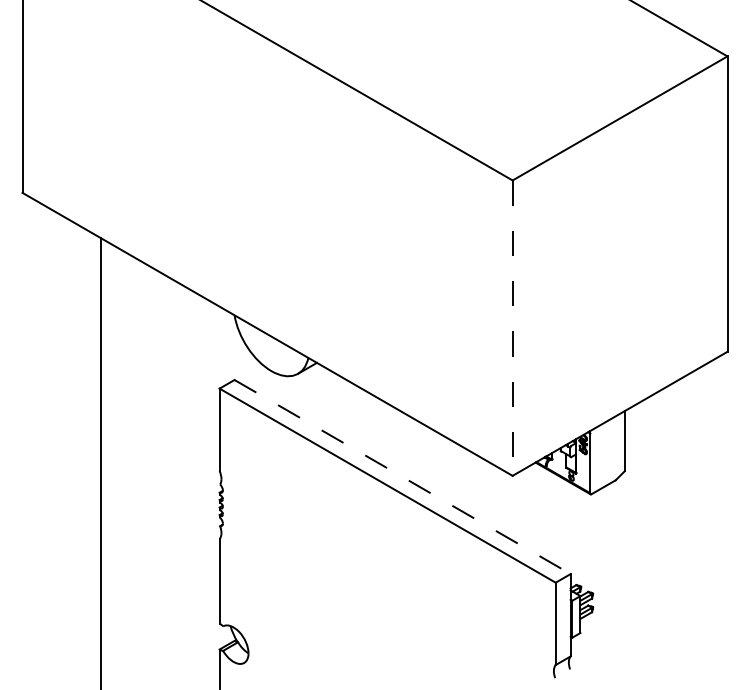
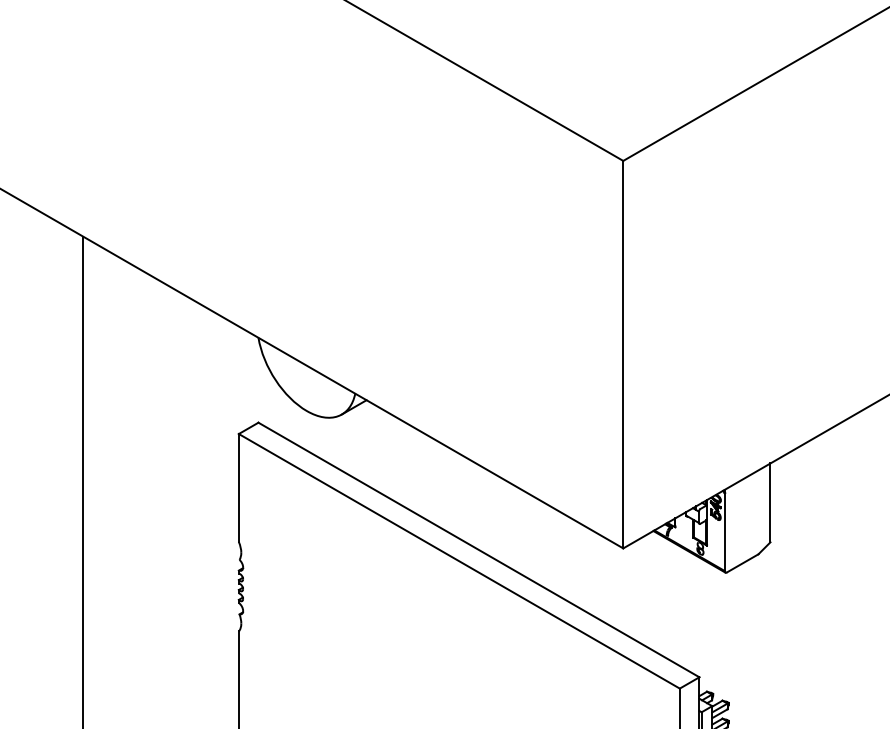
line: (512, 328) -> (623, 355), dashed -> solid
line: (403, 477) -> (480, 550), dashed -> solid

